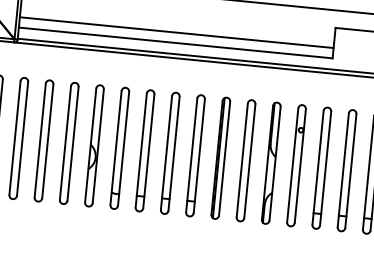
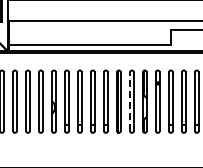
line: (175, 31) -> (89, 39), removed
line: (241, 159) -> (129, 101), solid -> dashed

